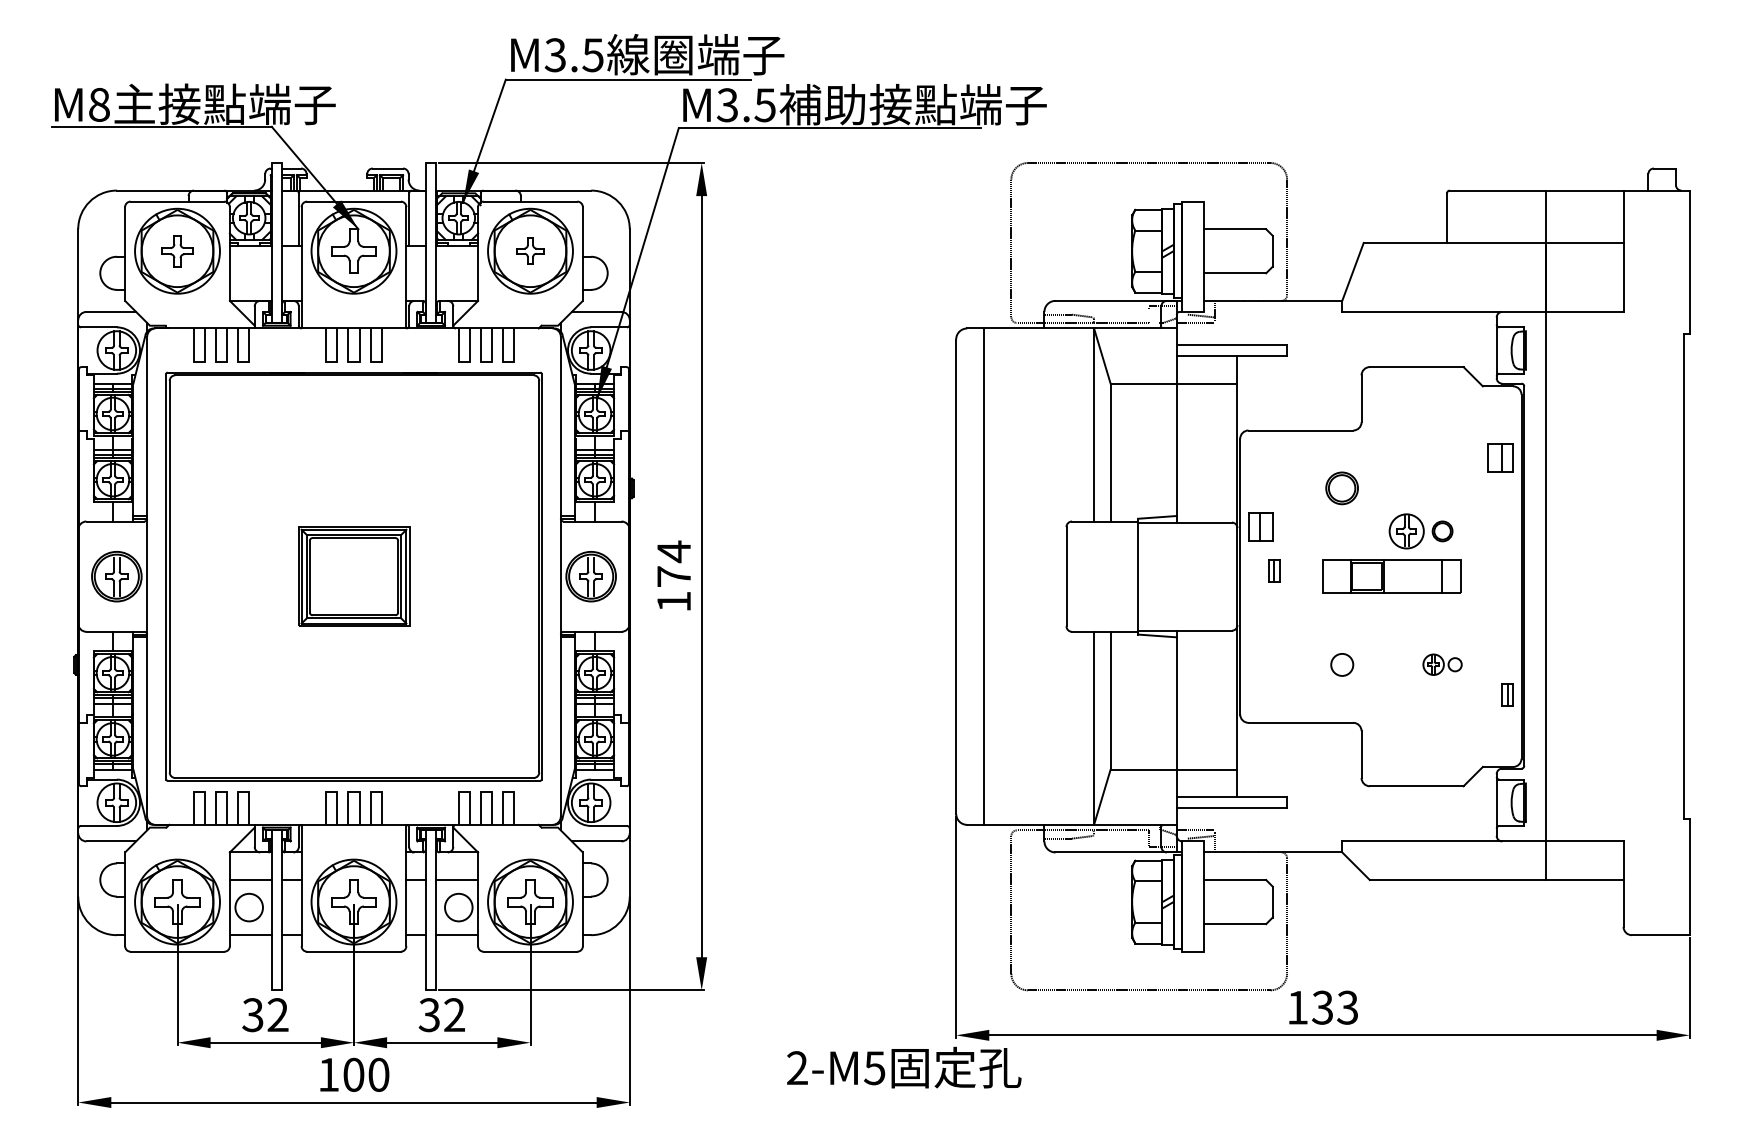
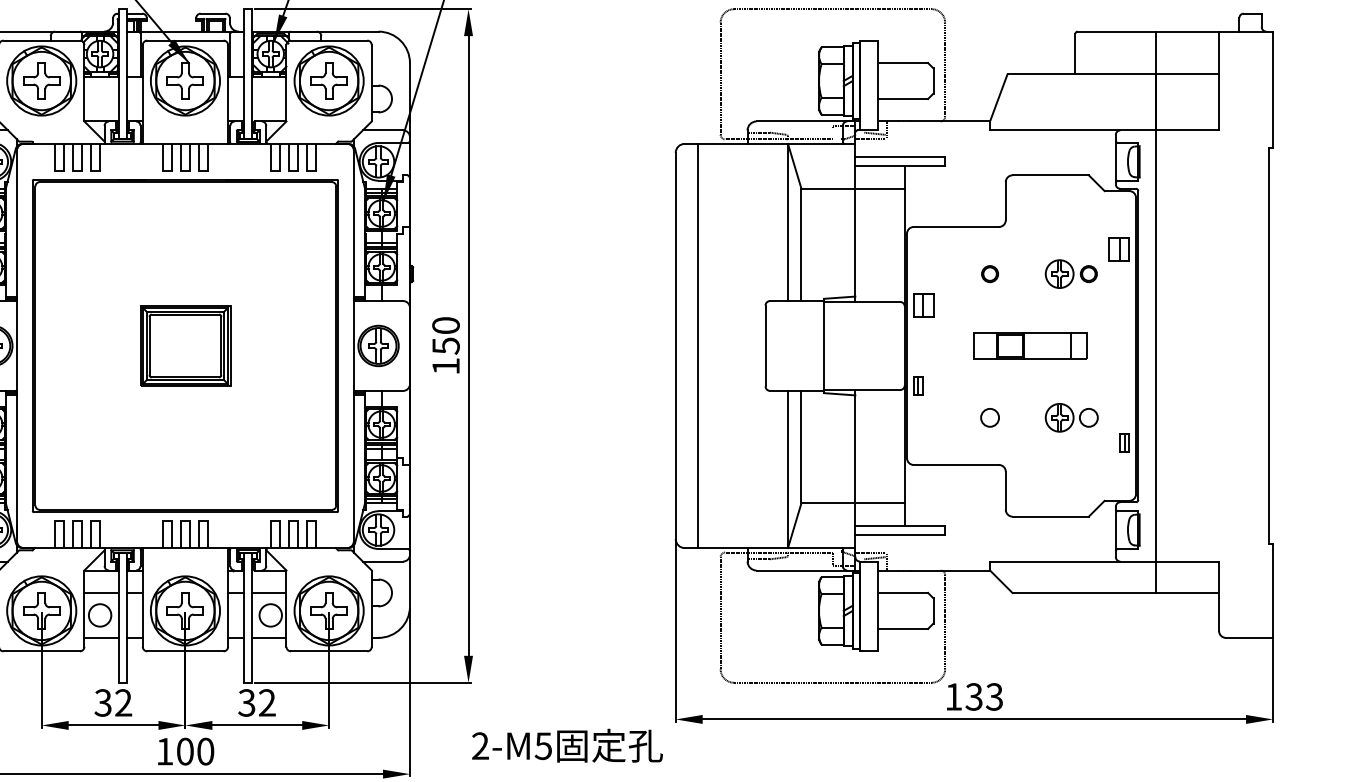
part: (177, 250) -> (41, 80), size x1.43
part: (530, 250) -> (329, 80), size x1.67
part: (1342, 488) -> (990, 274), size x0.62
part: (1420, 531) -> (1070, 274), moved
text: (674, 563) -> (446, 335), 174 -> 150
part: (1274, 570) -> (918, 385), moved
part: (1442, 664) -> (1071, 417), size x1.67
text: (904, 1067) -> (567, 745), moved

